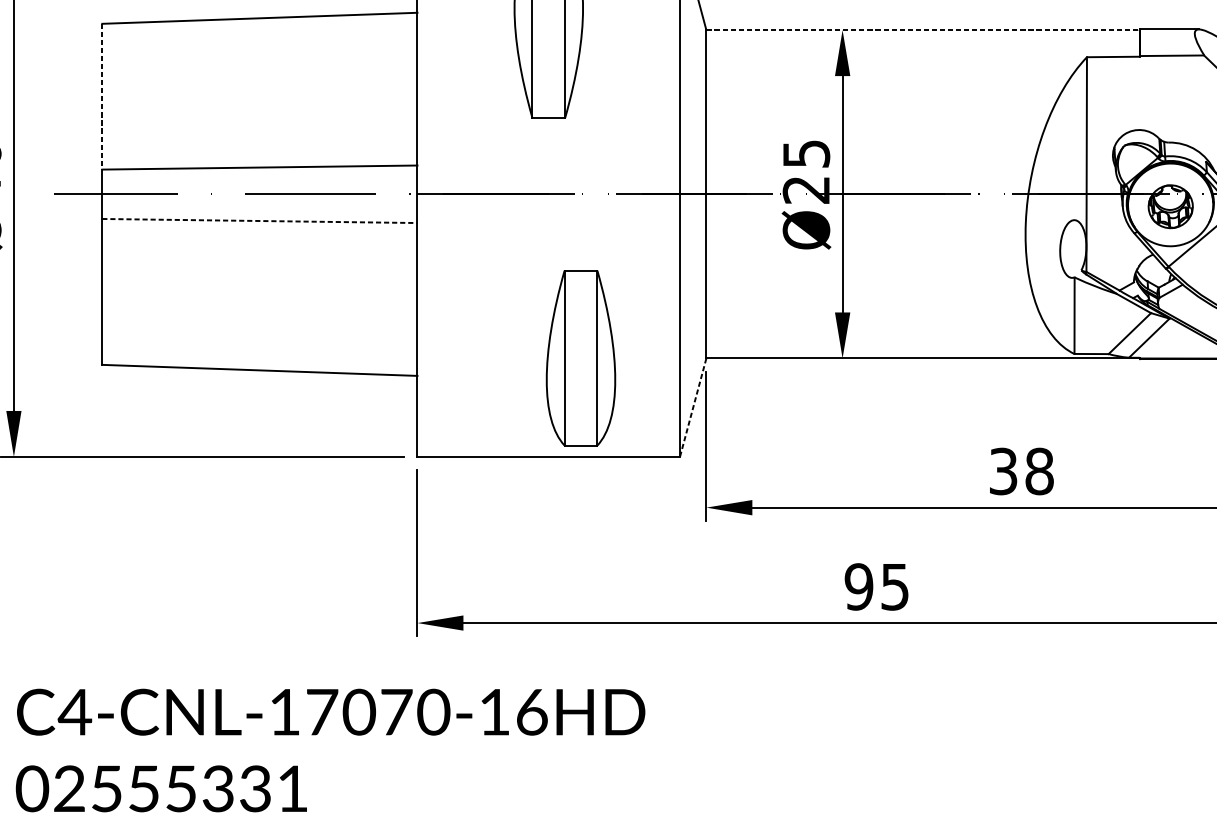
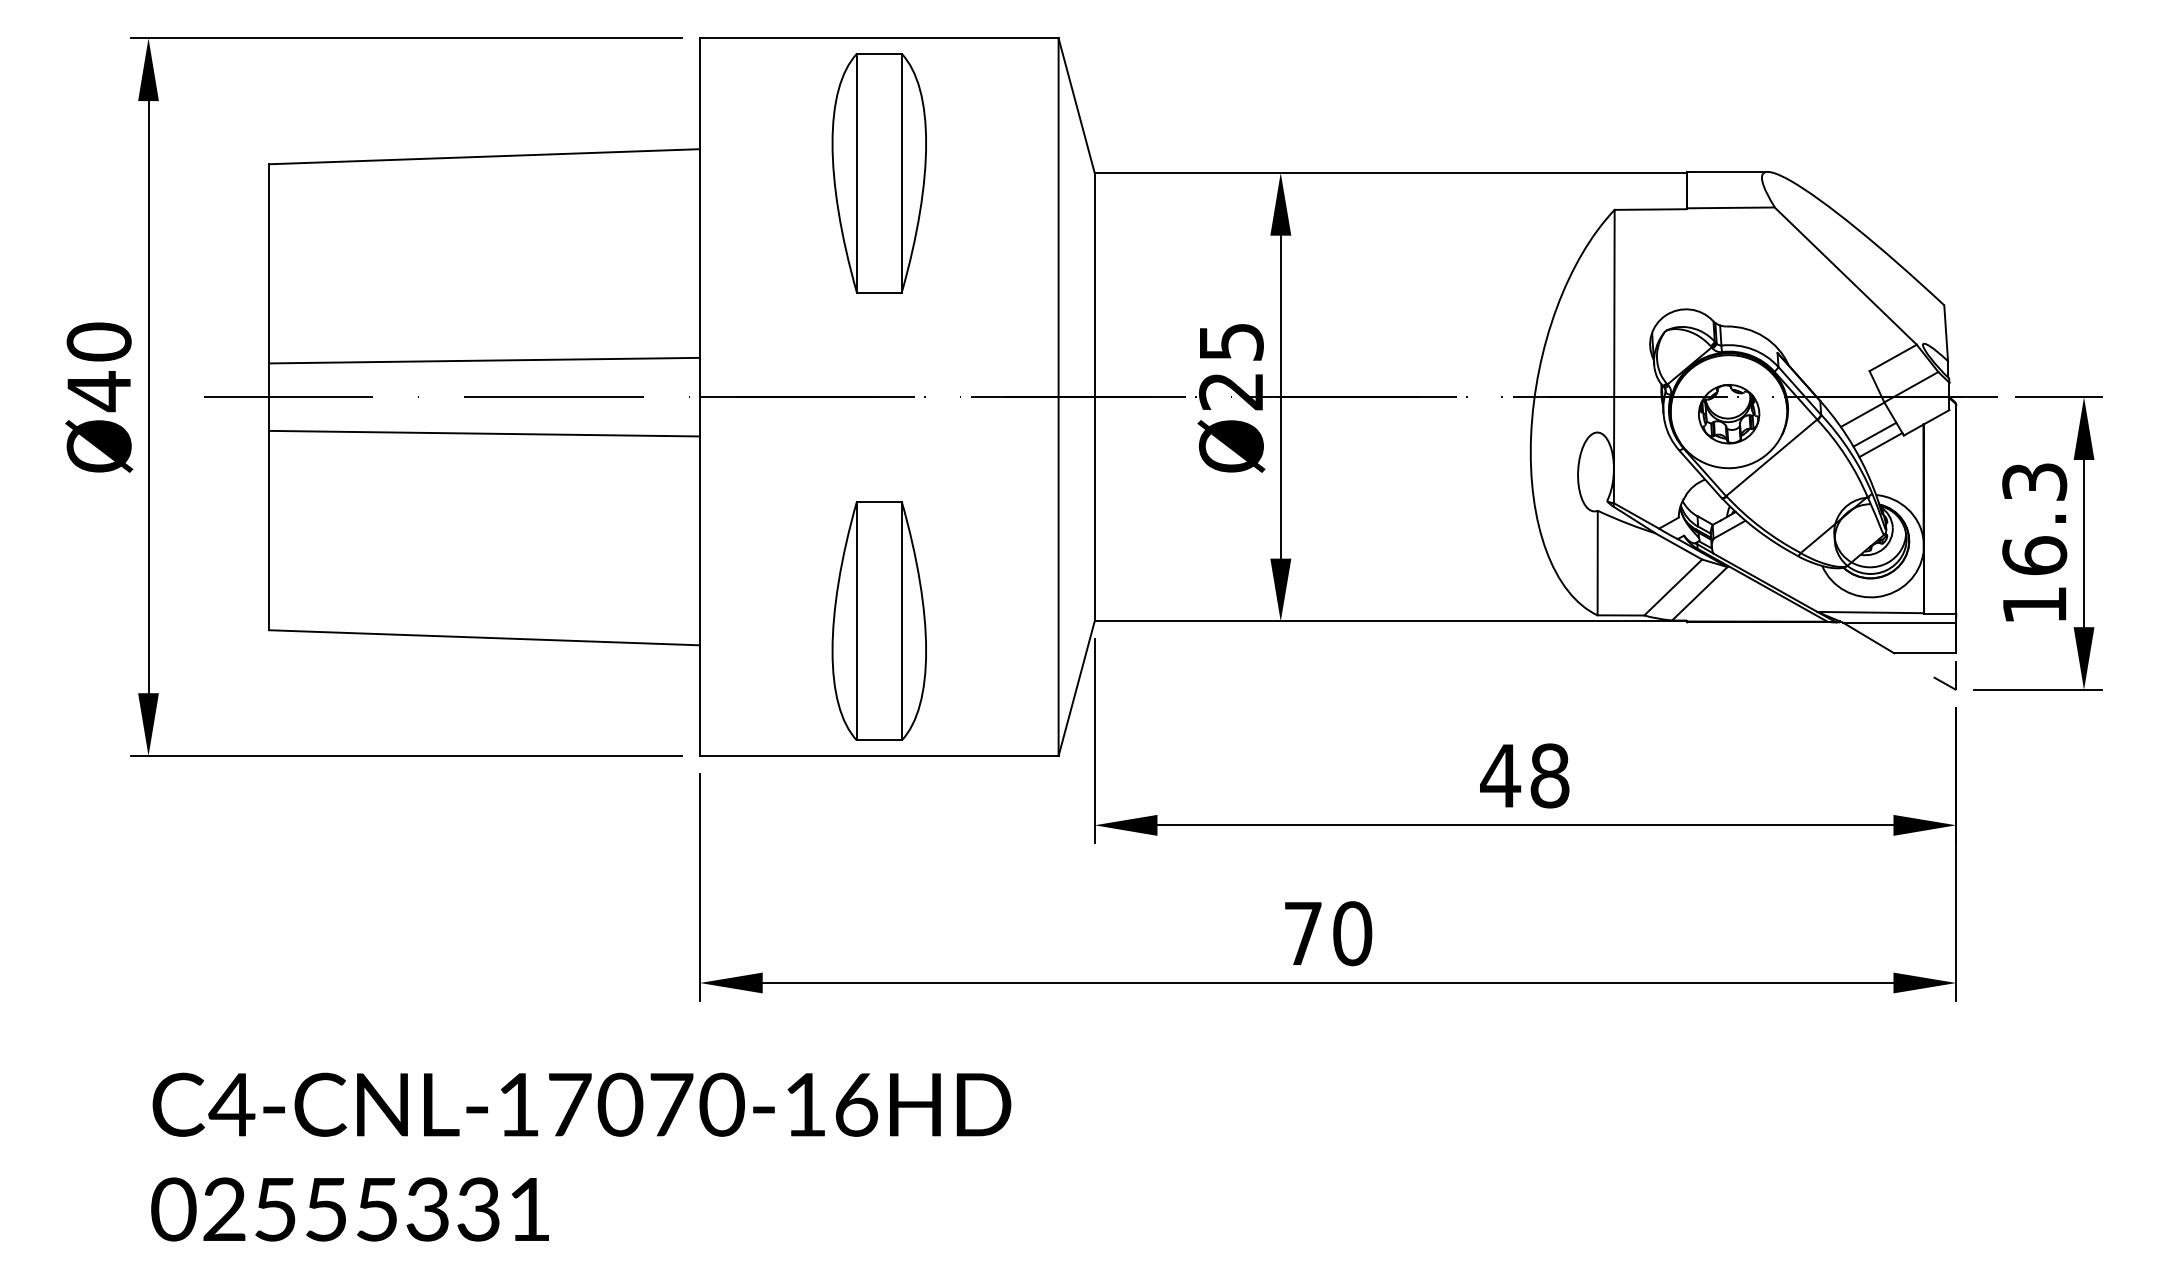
line: (923, 29) -> (1391, 172), dashed -> solid
line: (102, 96) -> (269, 263), dashed -> solid
line: (260, 220) -> (485, 433), dashed -> solid
part: (580, 357) -> (878, 620), moved
line: (693, 407) -> (1076, 688), dashed -> solid
text: (1003, 471) -> (1500, 775), 38 -> 48
text: (876, 586) -> (1327, 933), 95 -> 70

